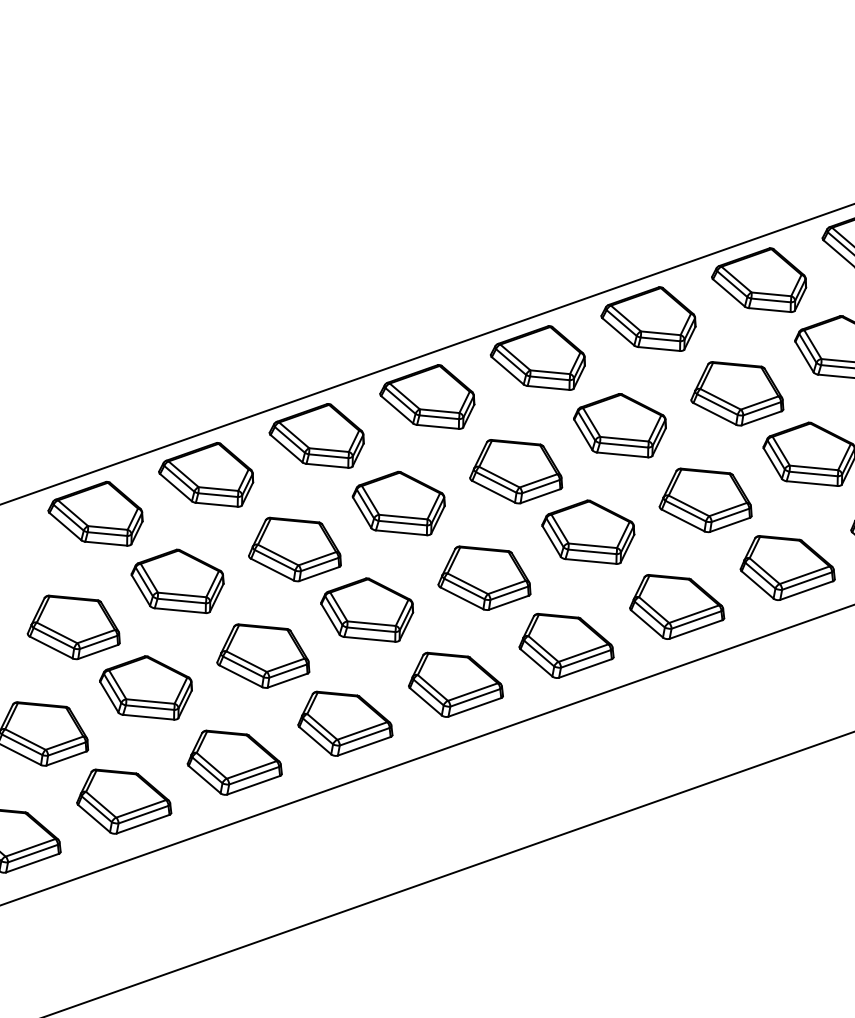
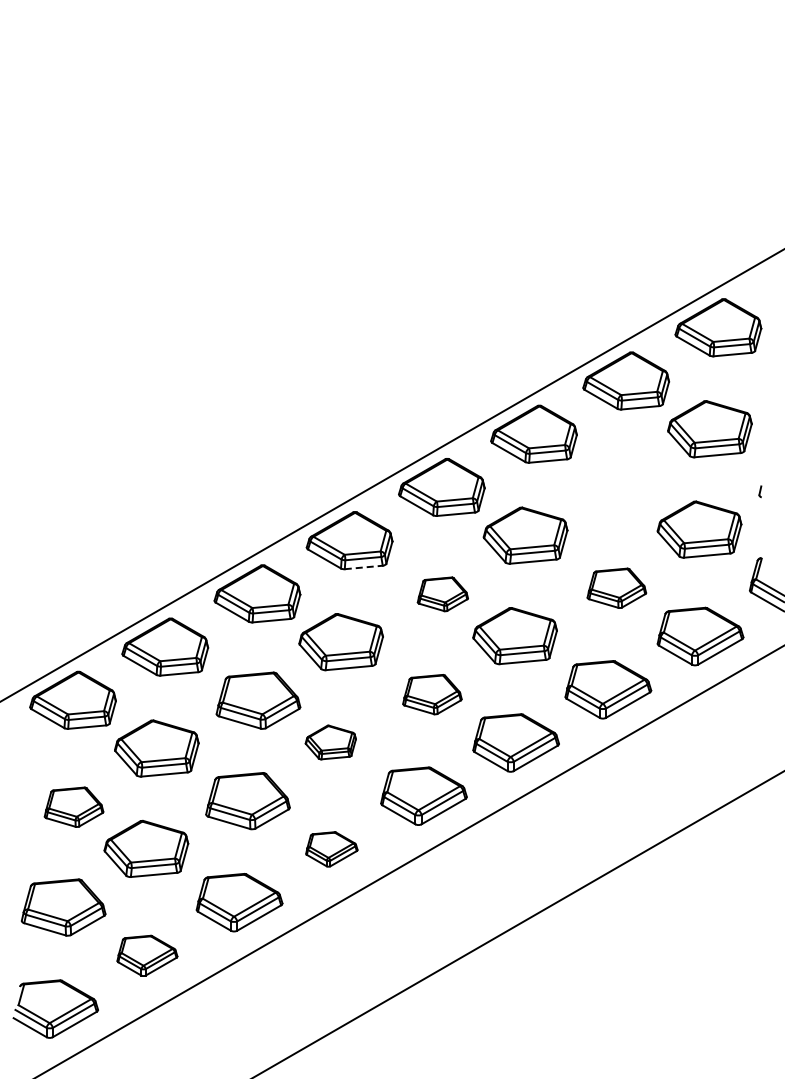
part: (739, 393) -> (627, 487), removed
line: (438, 427) -> (364, 567), solid -> dashed
part: (517, 472) -> (442, 594), size x0.6
part: (707, 500) -> (616, 588), size x0.7
part: (486, 578) -> (432, 694), size x0.7
part: (366, 609) -> (330, 742), size x0.6
part: (75, 627) -> (73, 807), size x0.7
part: (345, 725) -> (331, 849), size x0.6
part: (125, 803) -> (147, 955), size x0.7

